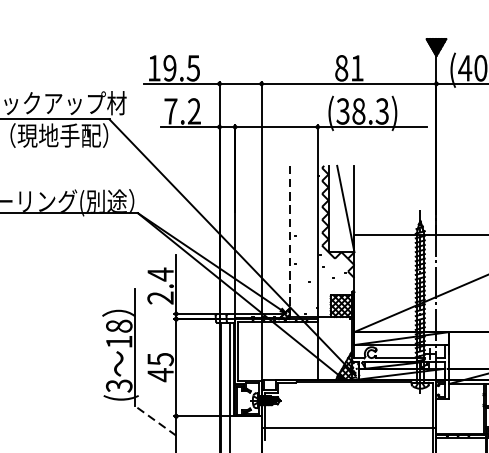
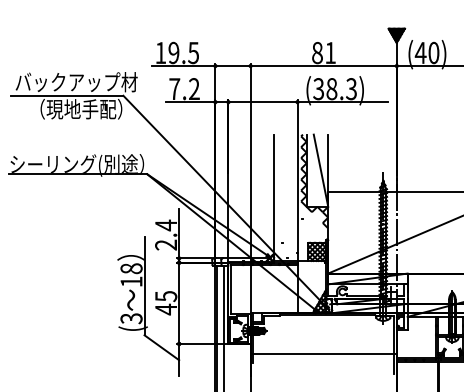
line: (290, 242) -> (274, 198), dashed -> solid
line: (155, 420) -> (161, 347), dashed -> solid

